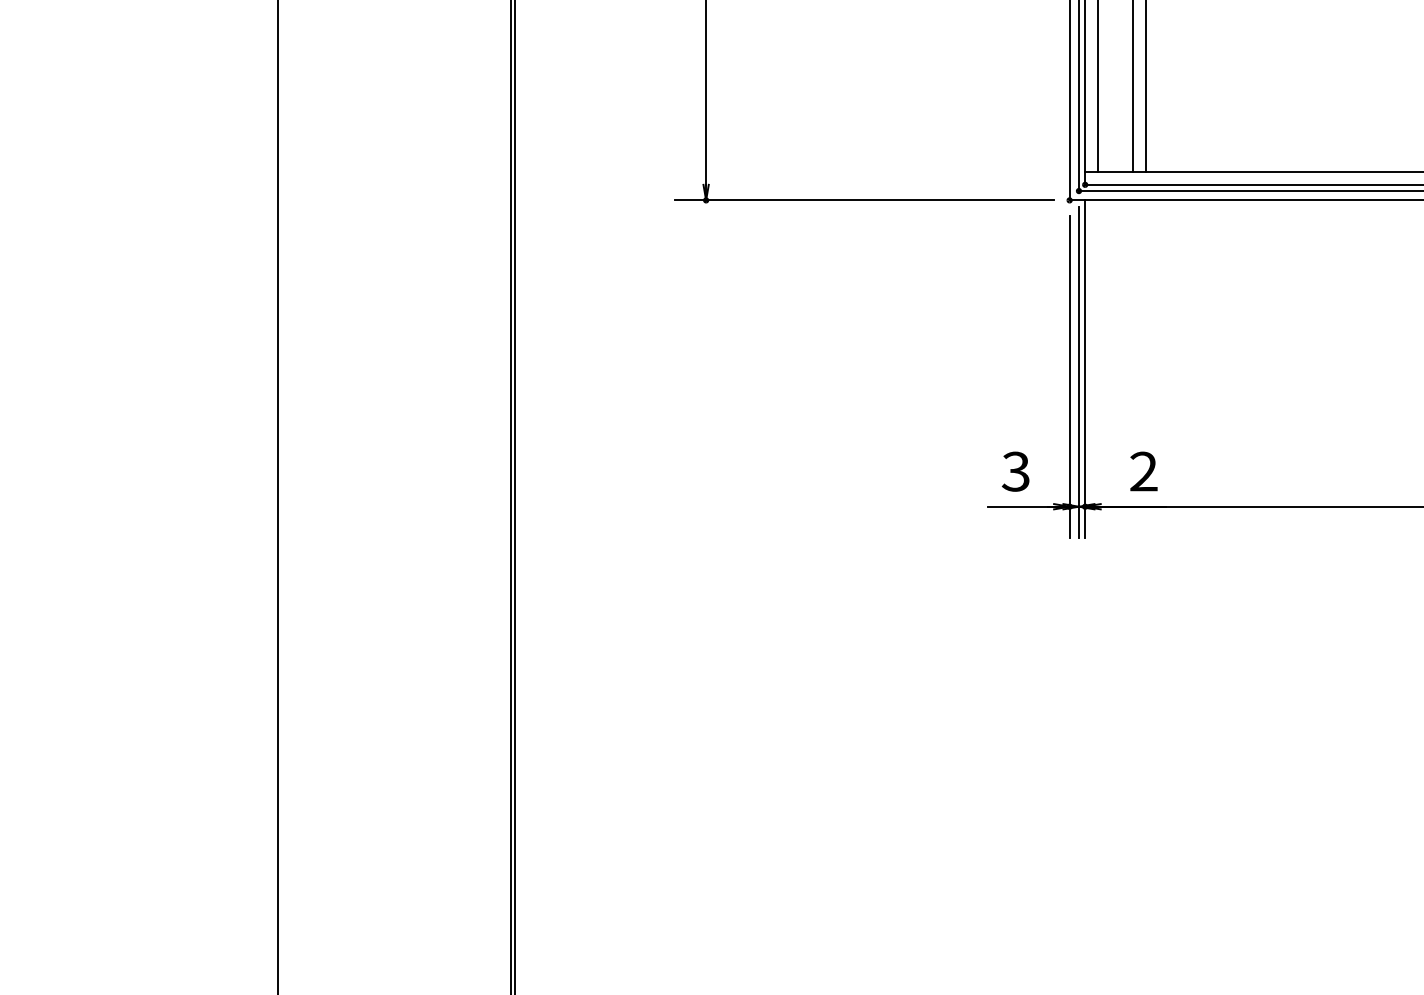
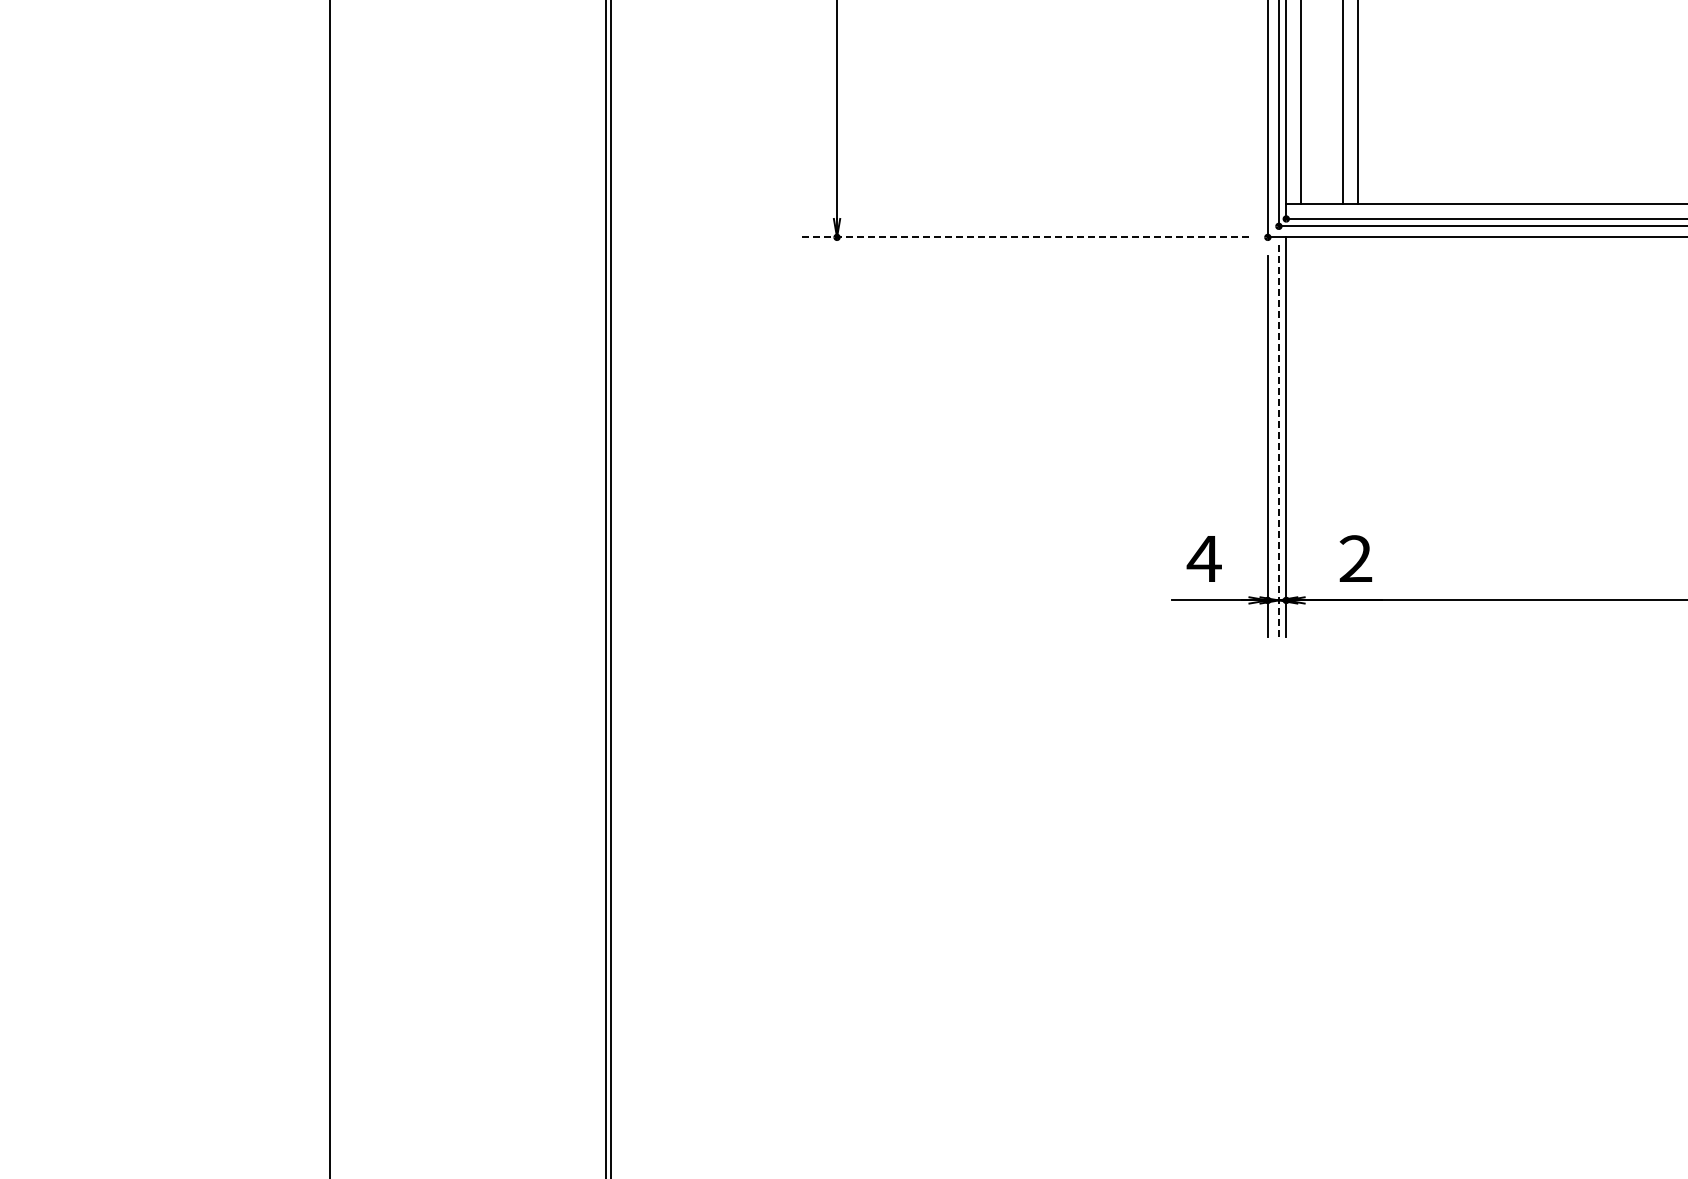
line: (864, 200) -> (1024, 237), solid -> dashed
line: (1078, 372) -> (1278, 441), solid -> dashed
text: (1015, 471) -> (1203, 558), 3 -> 4

